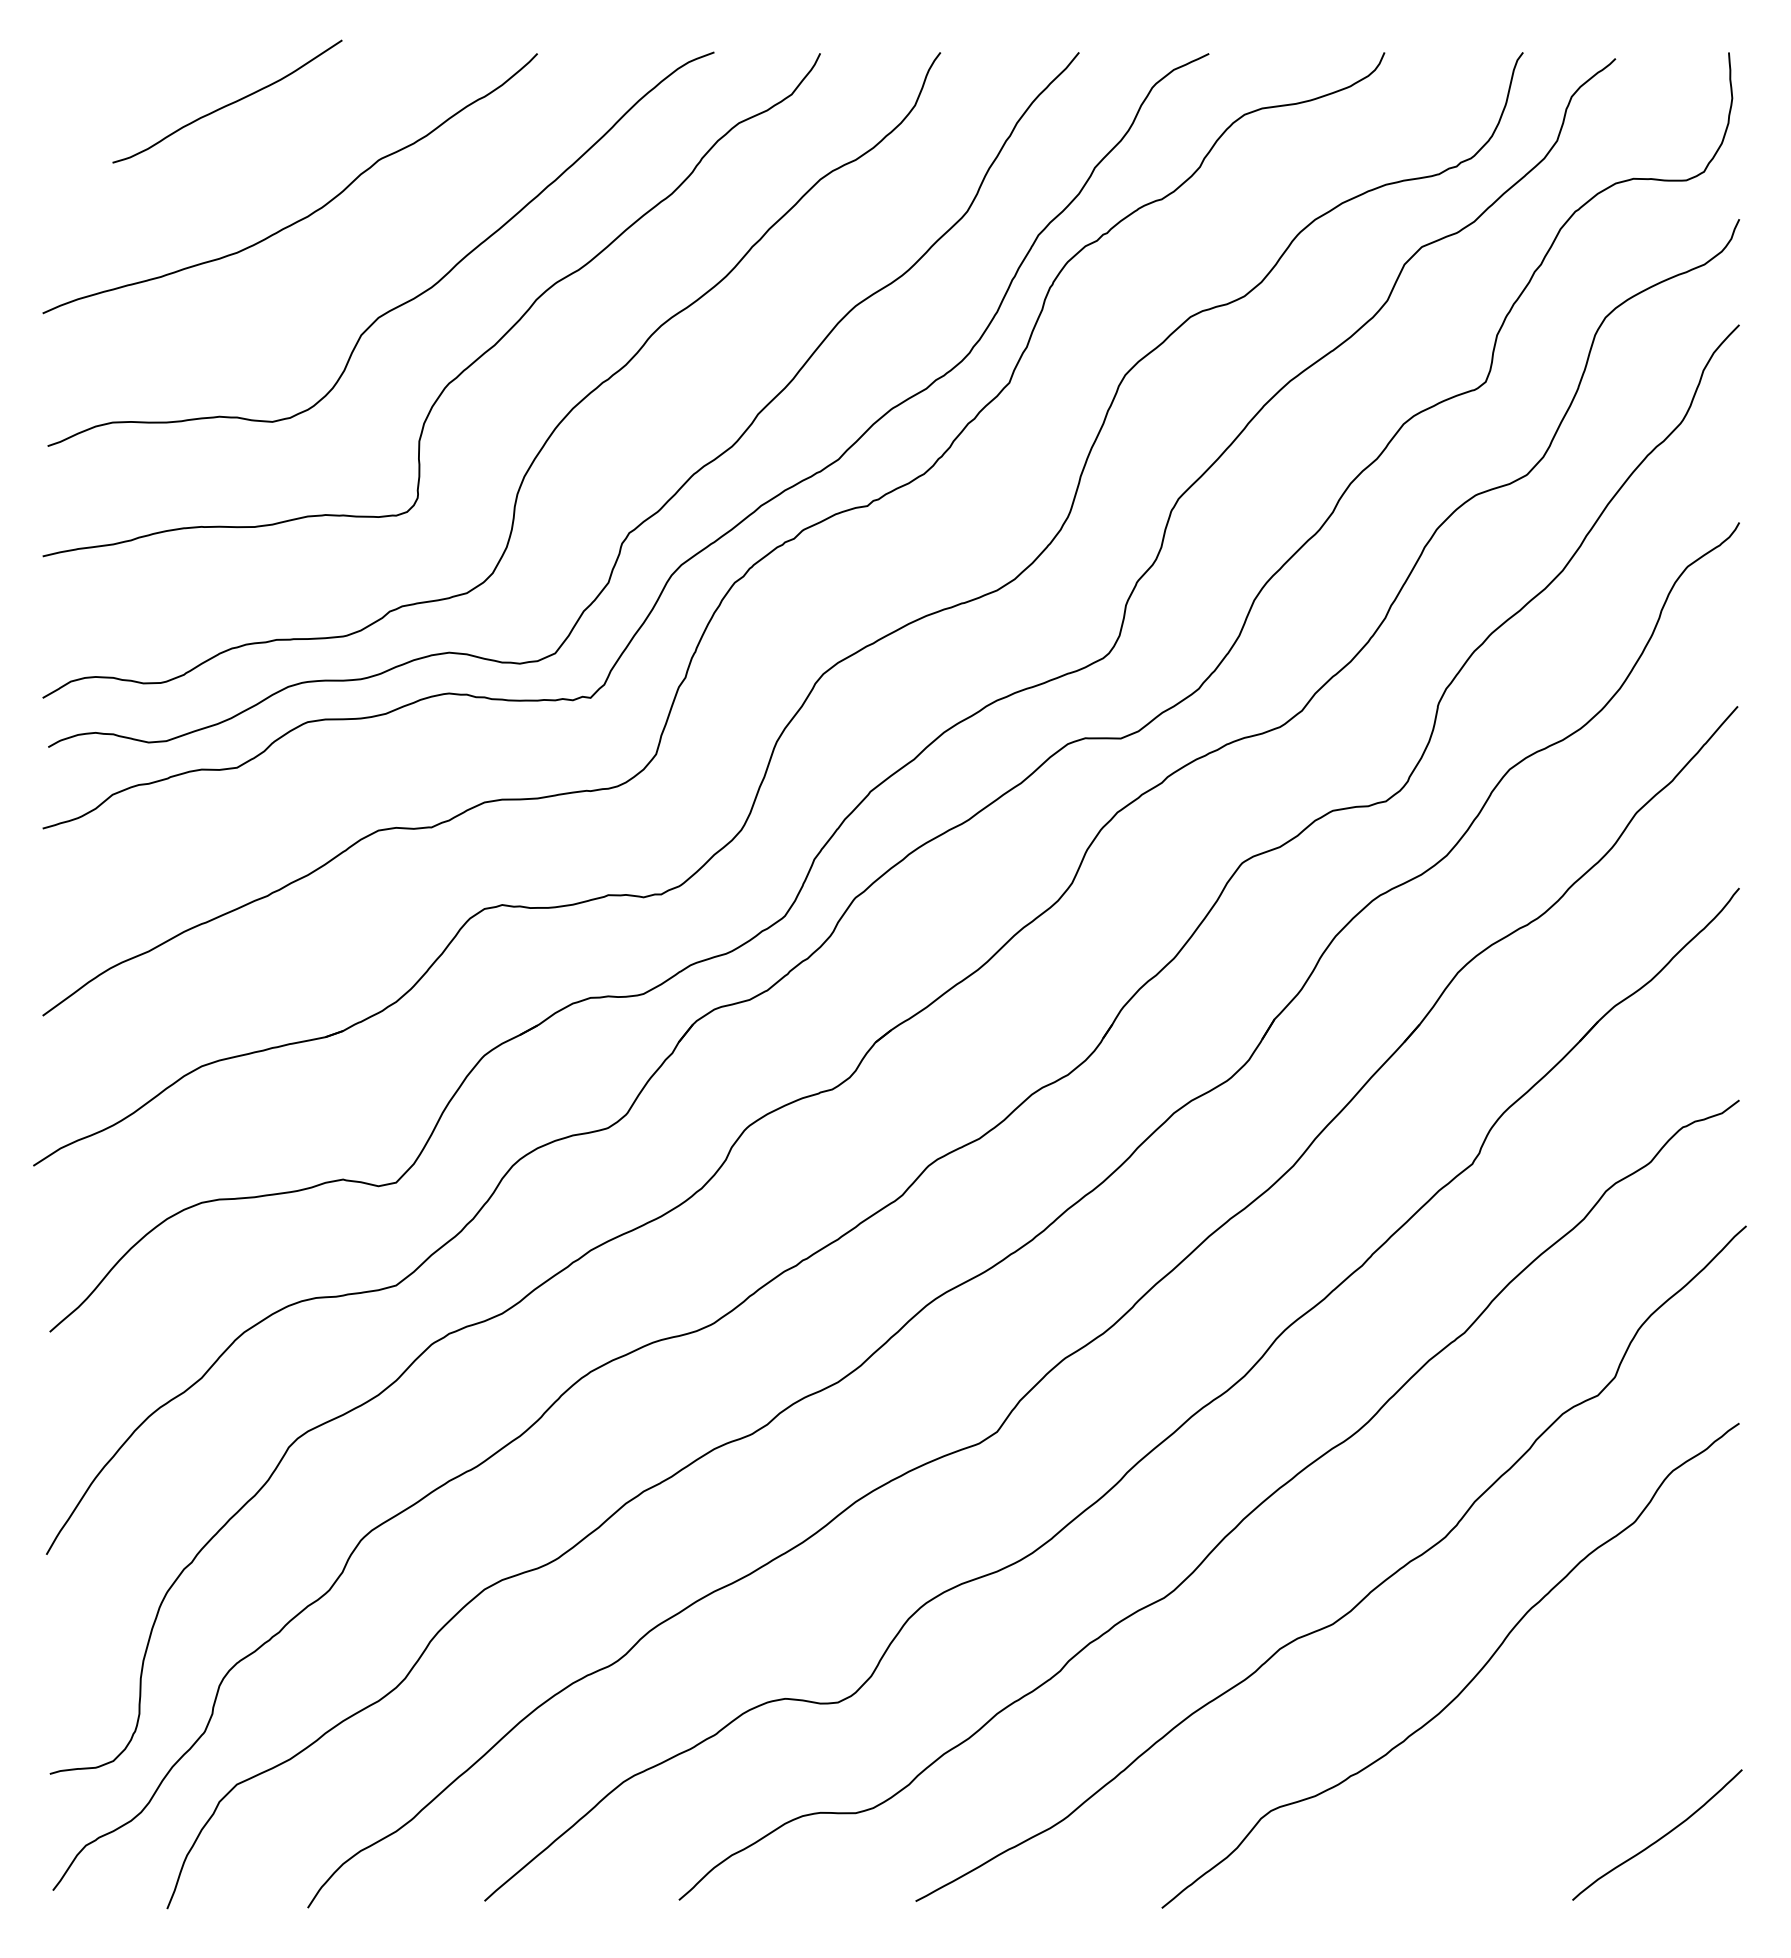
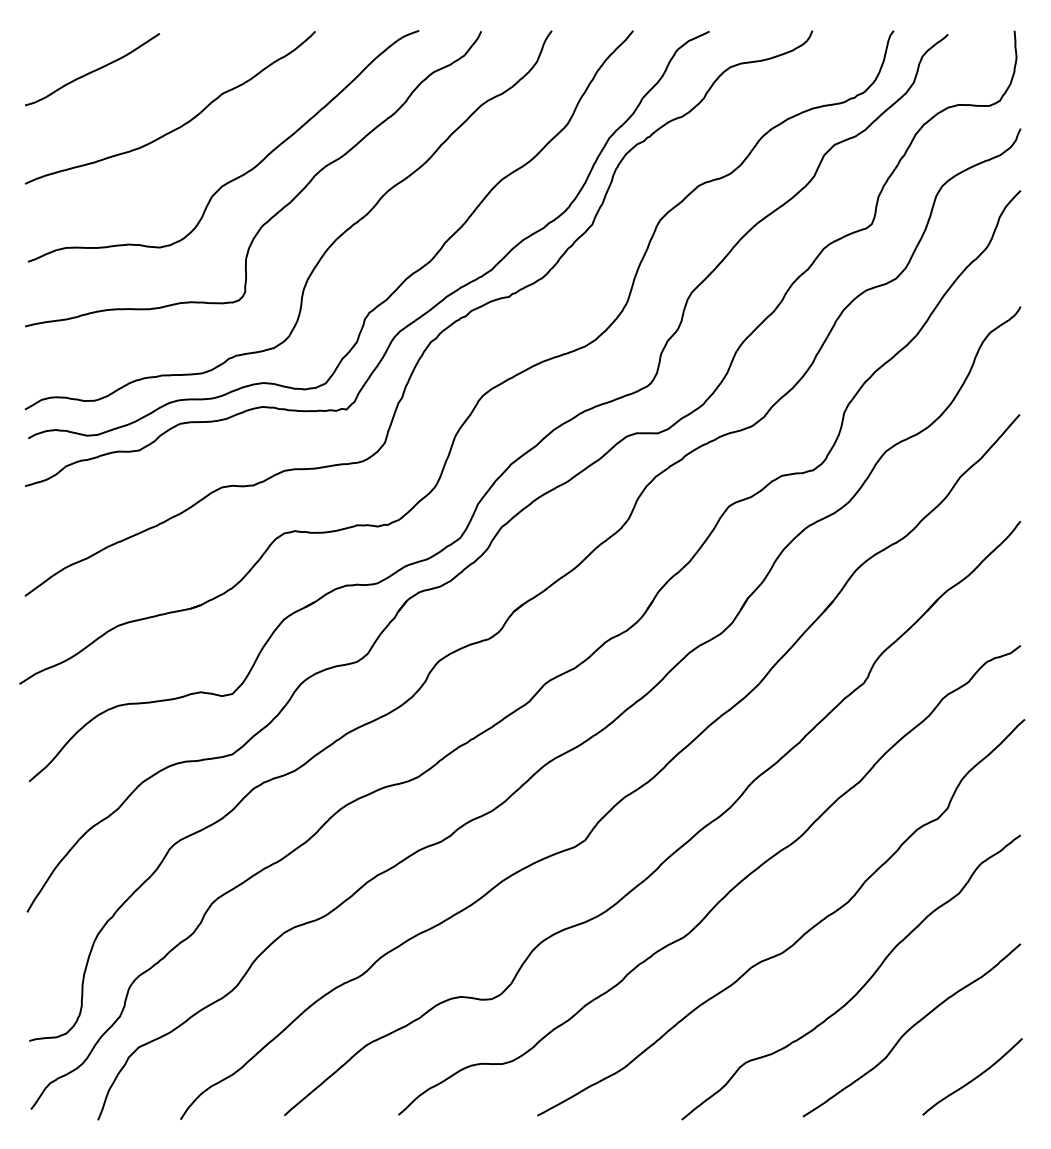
curve: (227, 103) -> (92, 70), moved
curve: (1551, 1754) -> (910, 1029), added

